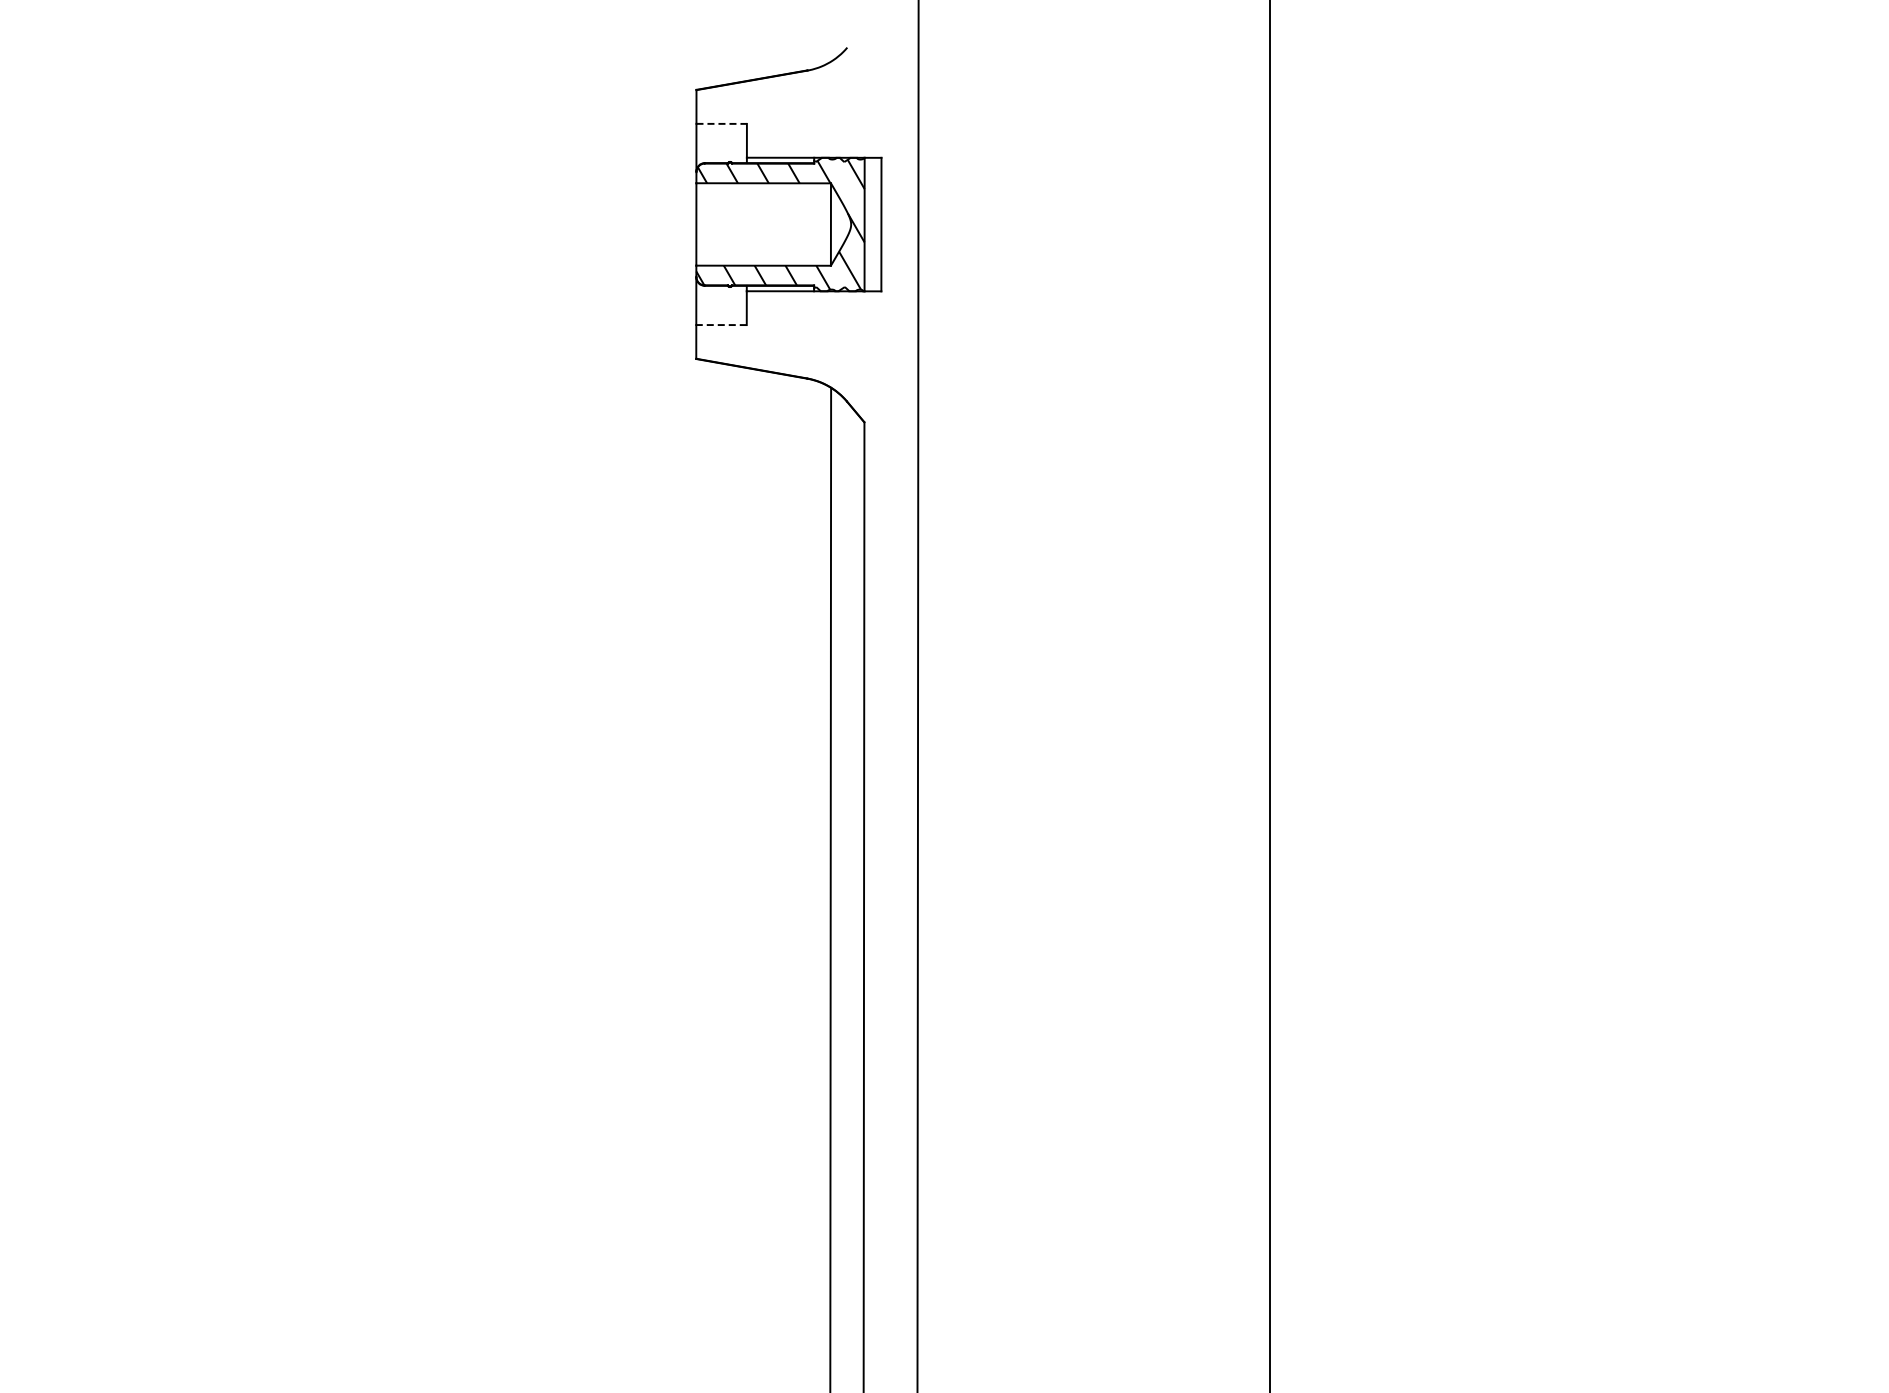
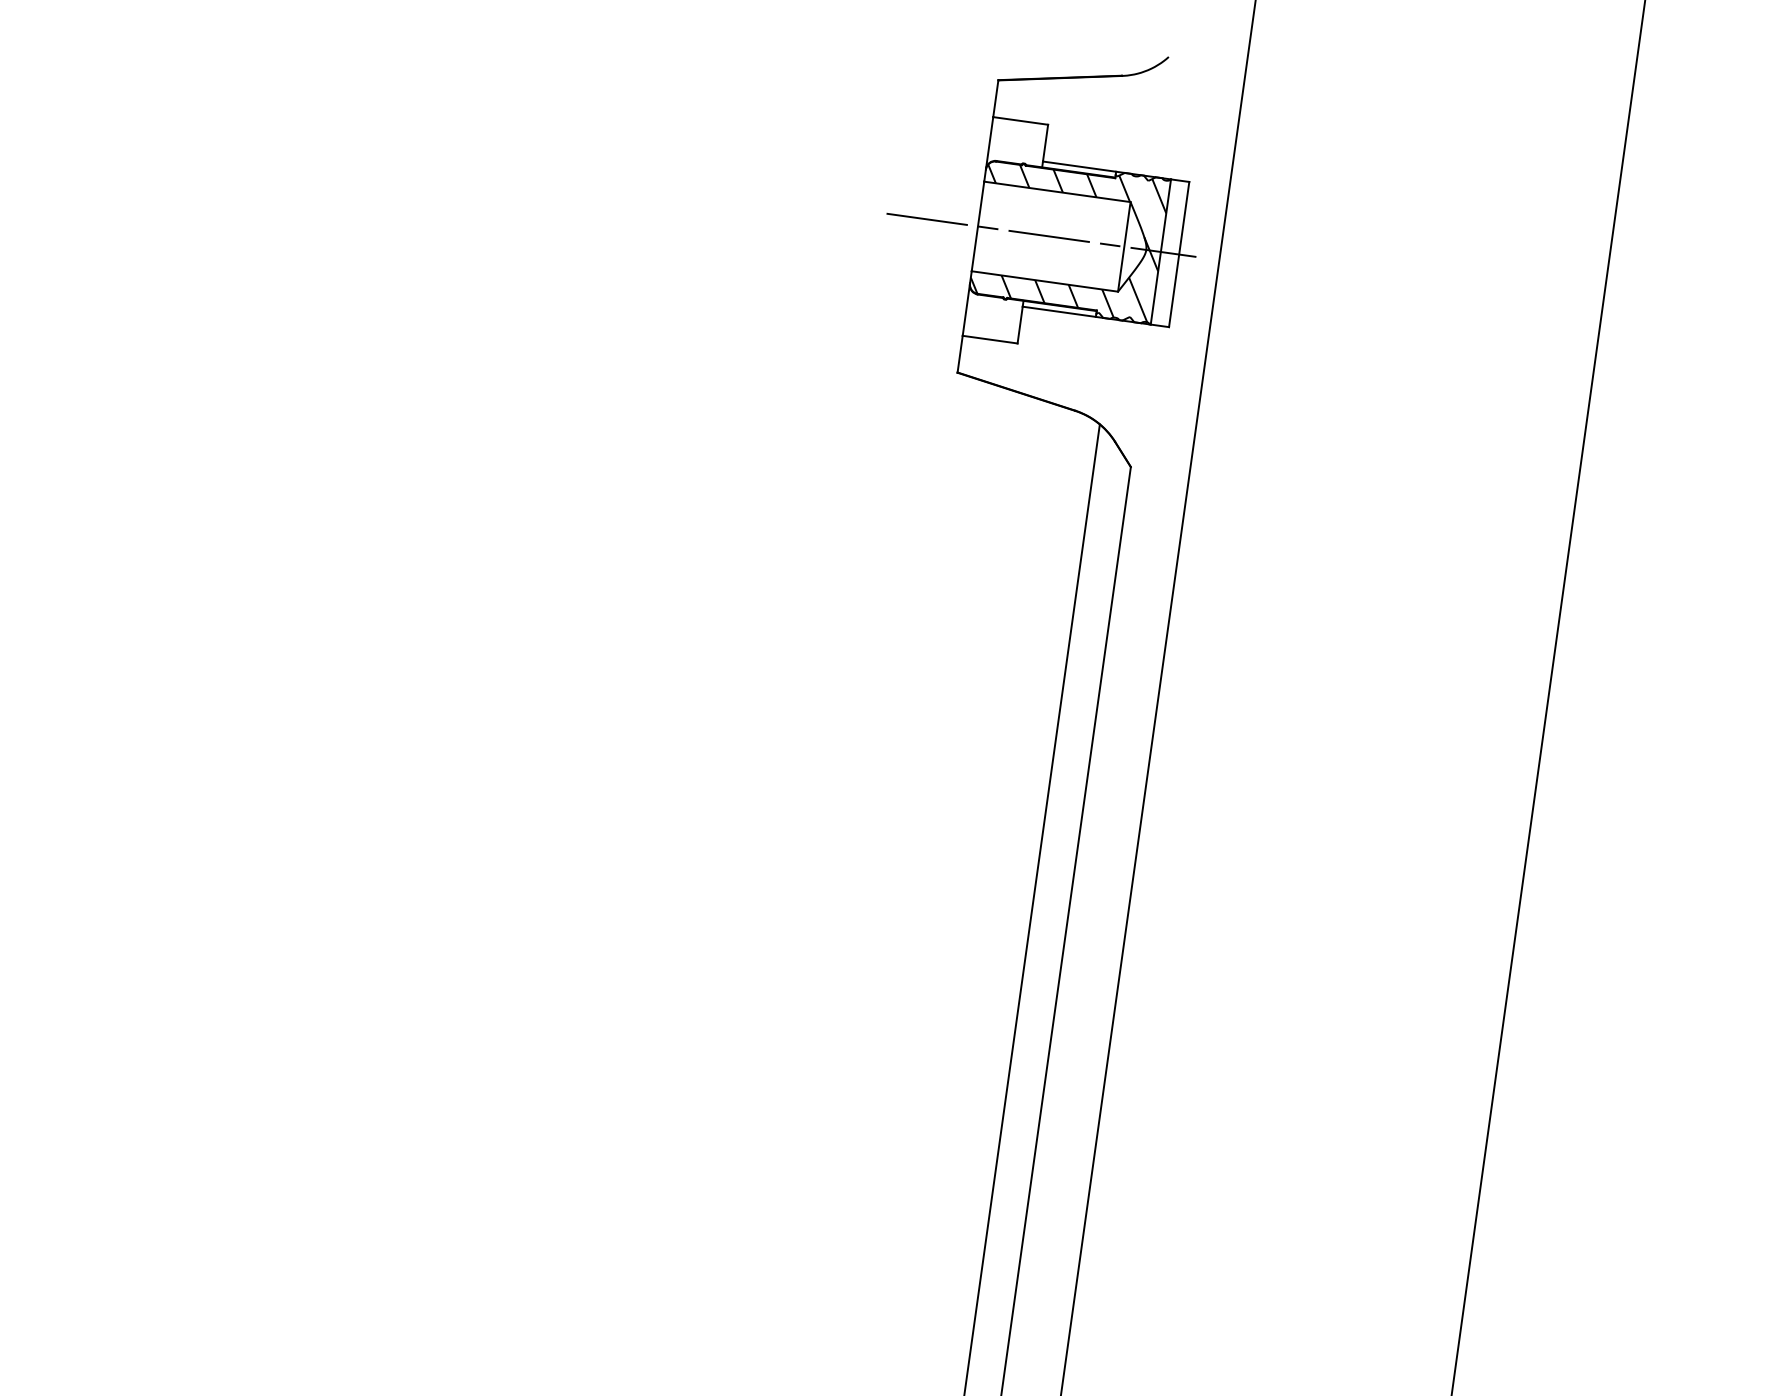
line: (722, 123) -> (1021, 120), dashed -> solid
line: (754, 224) -> (1041, 235), added
line: (721, 325) -> (990, 340), dashed -> solid

